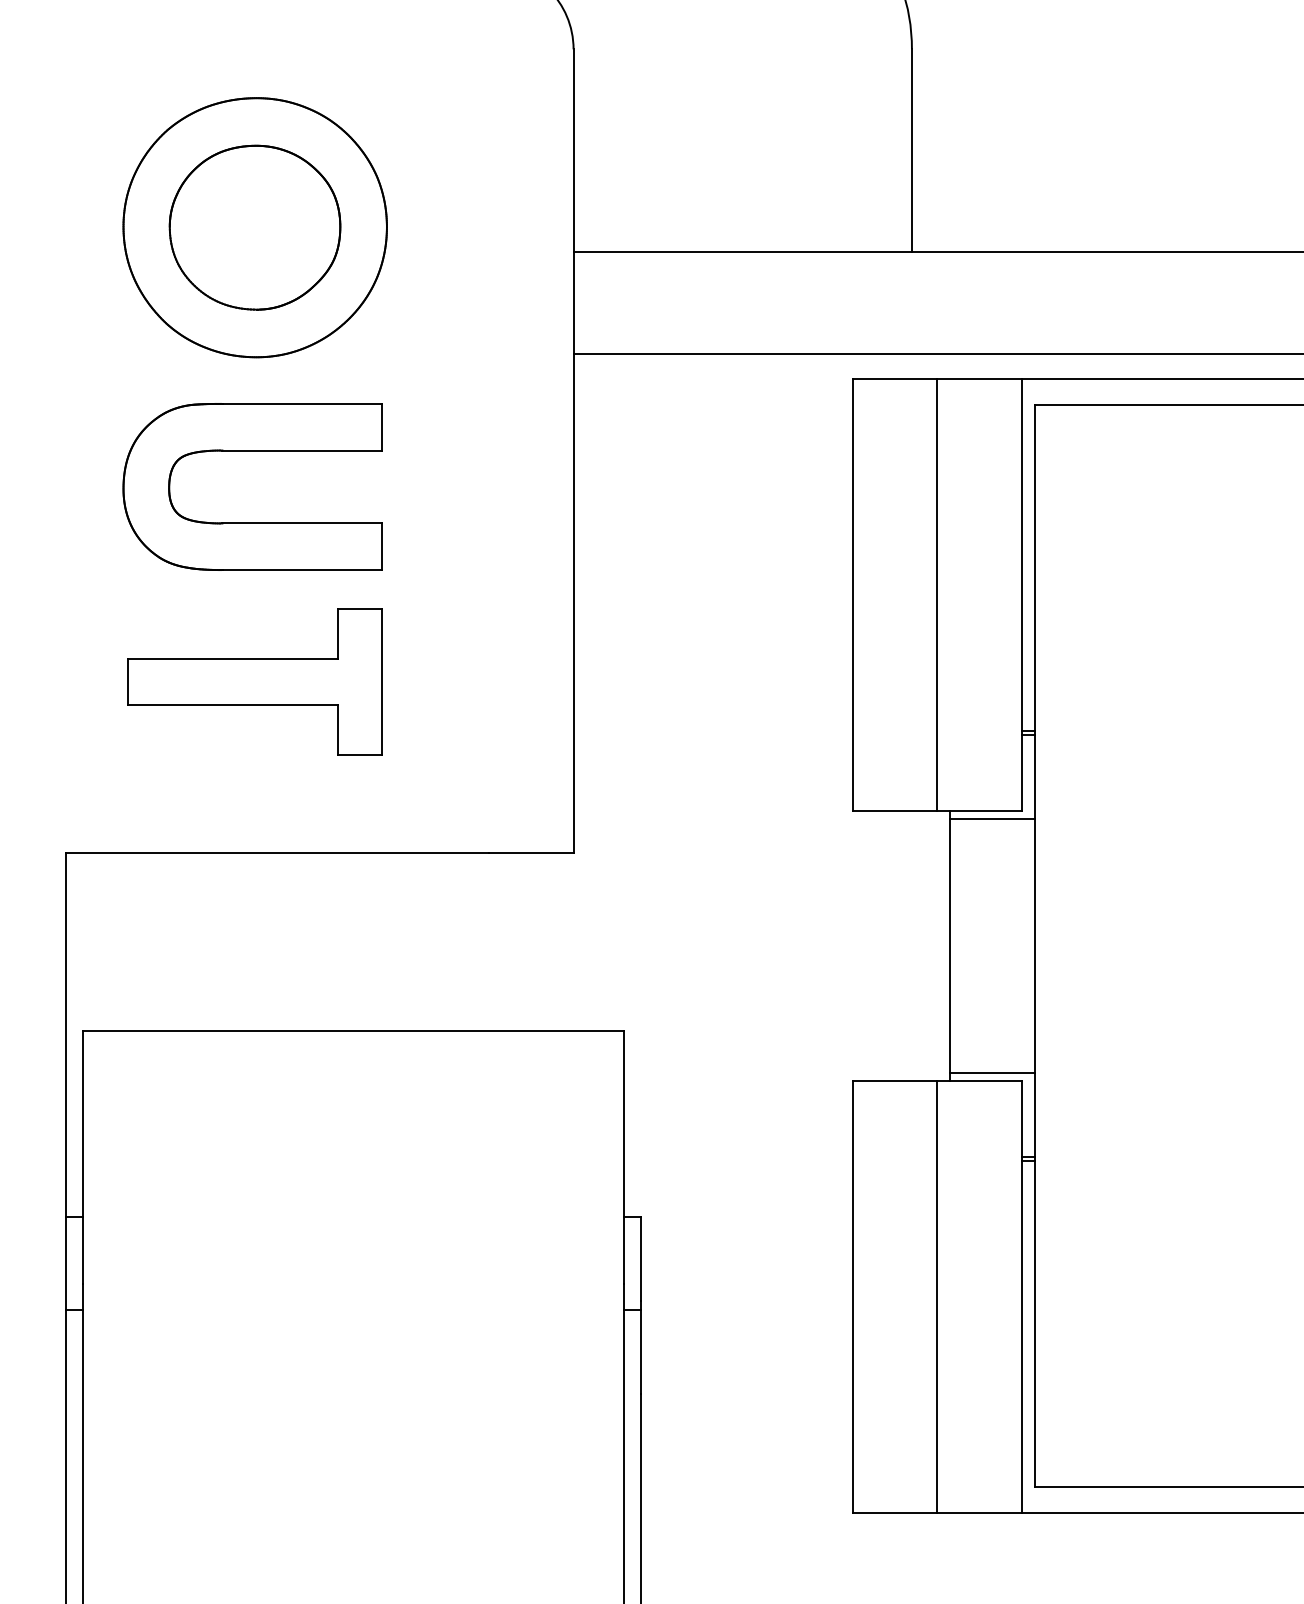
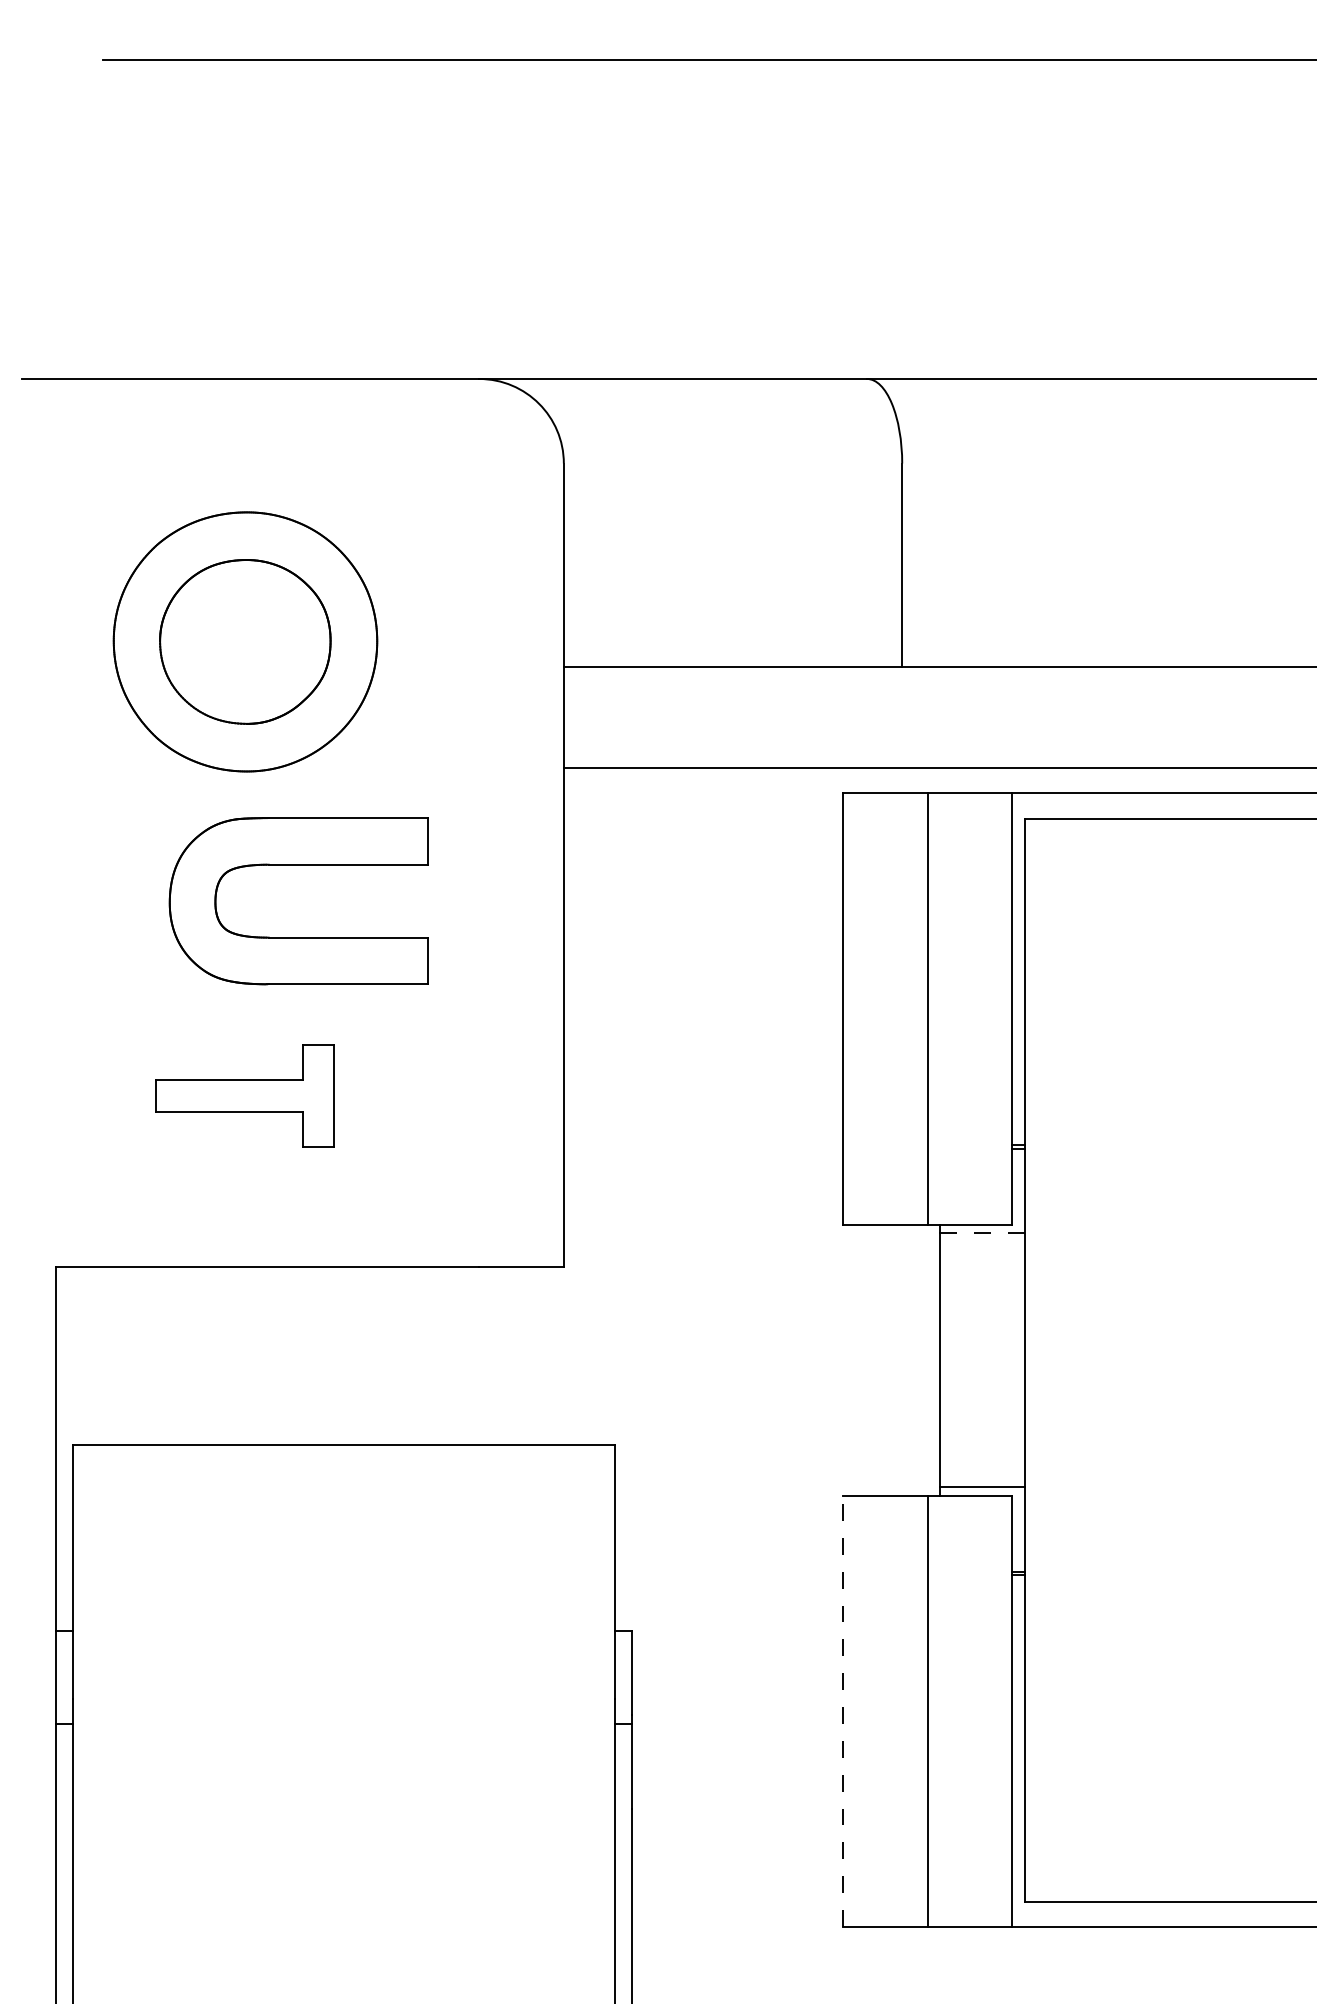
part: (252, 451) -> (298, 865), moved
part: (254, 682) -> (244, 1096), size x0.7
line: (993, 819) -> (983, 1233), solid -> dashed
line: (853, 1297) -> (843, 1711), solid -> dashed

